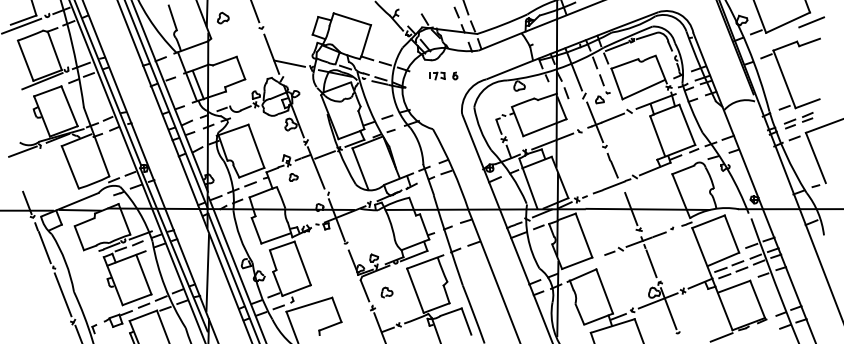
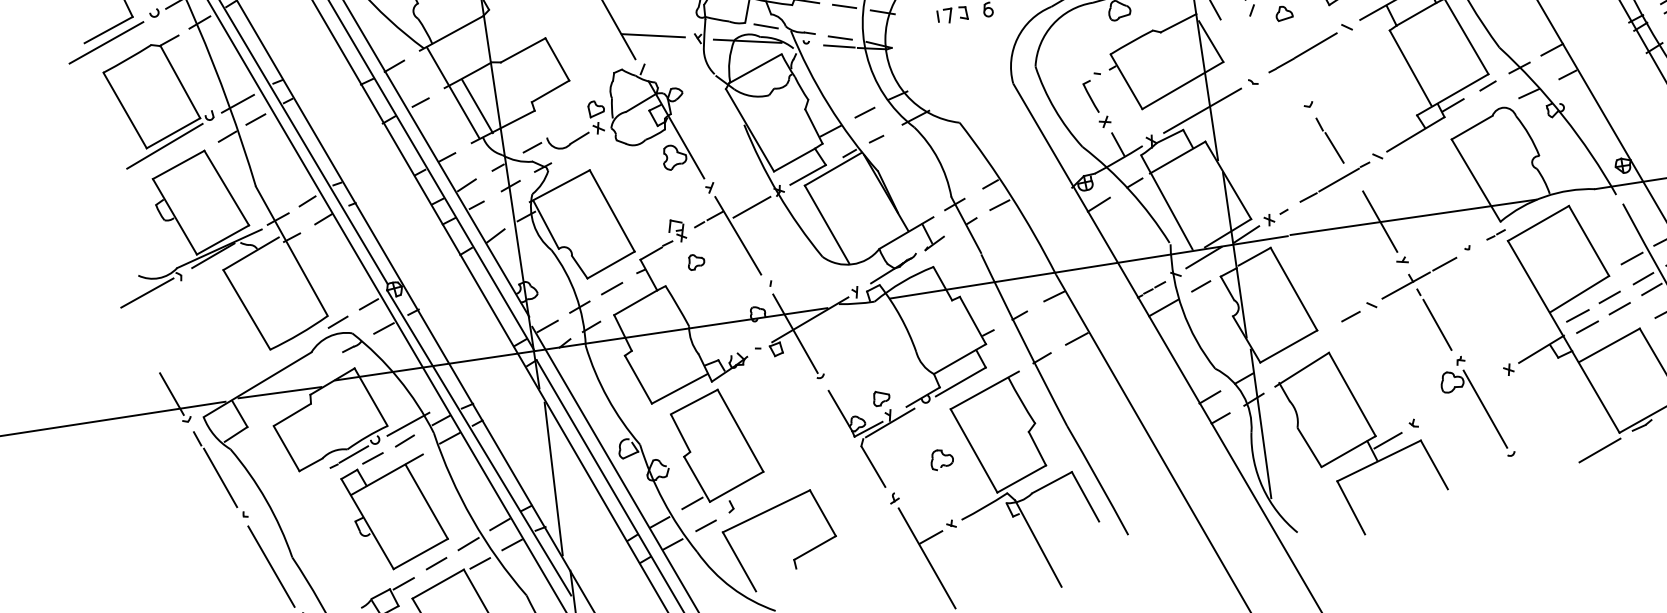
line: (595, 122) -> (1282, 59), removed
part: (386, 292) -> (940, 459), moved
line: (657, 300) -> (1460, 396), removed

